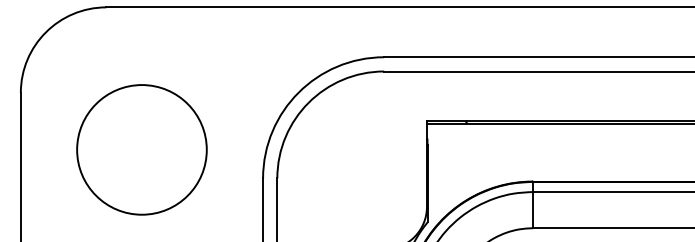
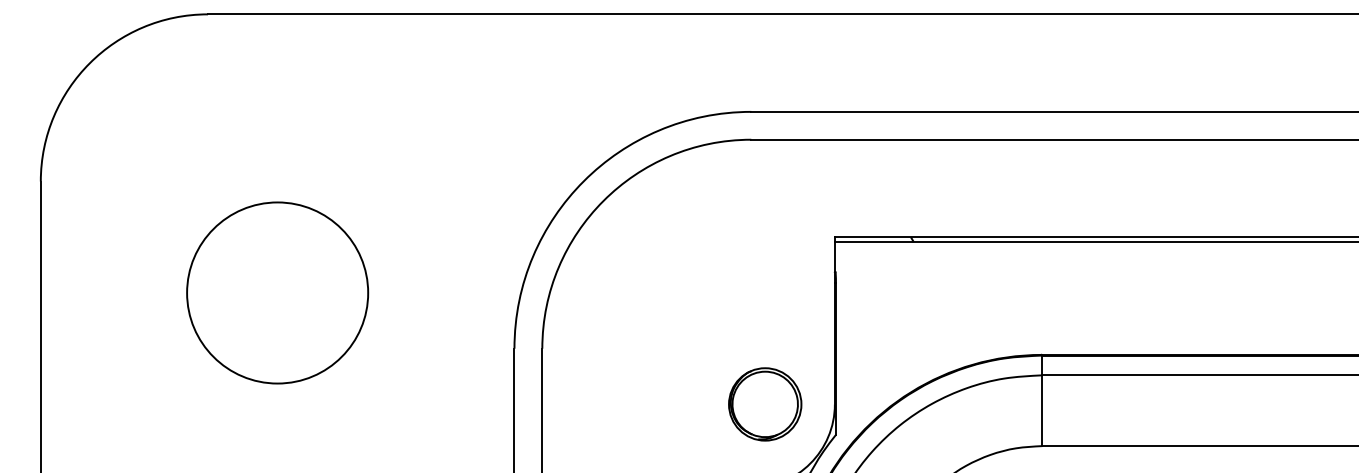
circle: (141, 149) -> (276, 292), size x0.71
part: (391, 206) -> (765, 403), added

